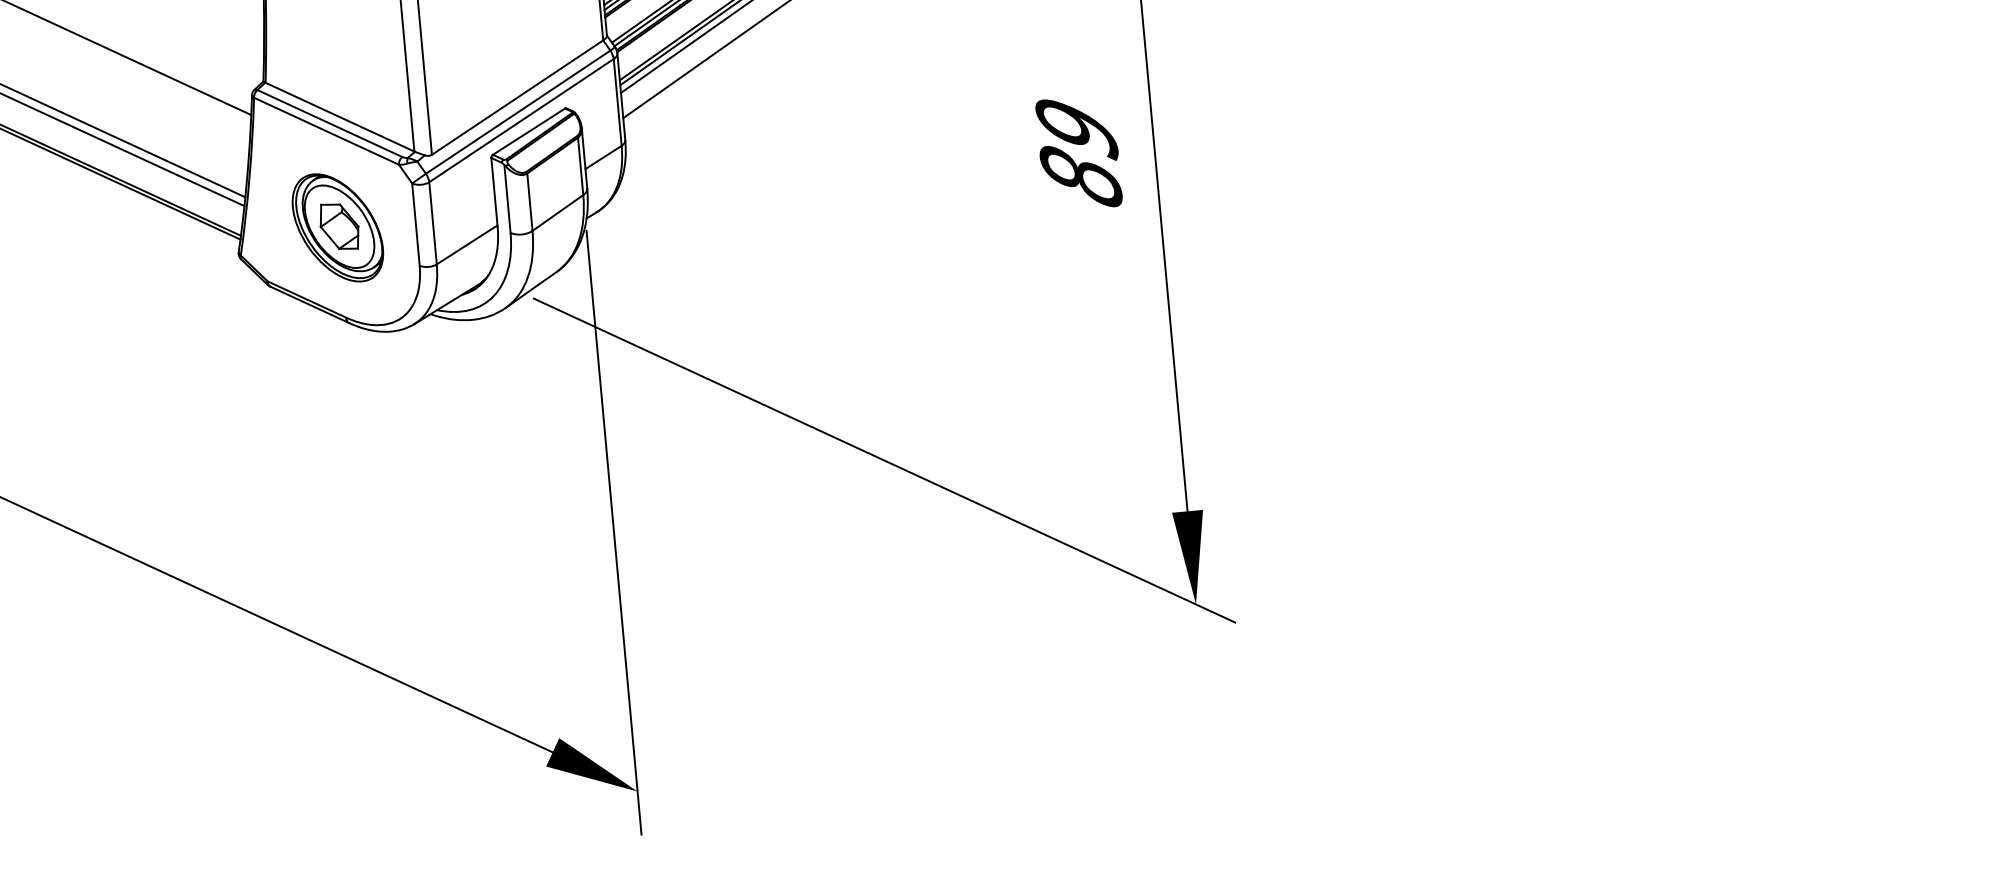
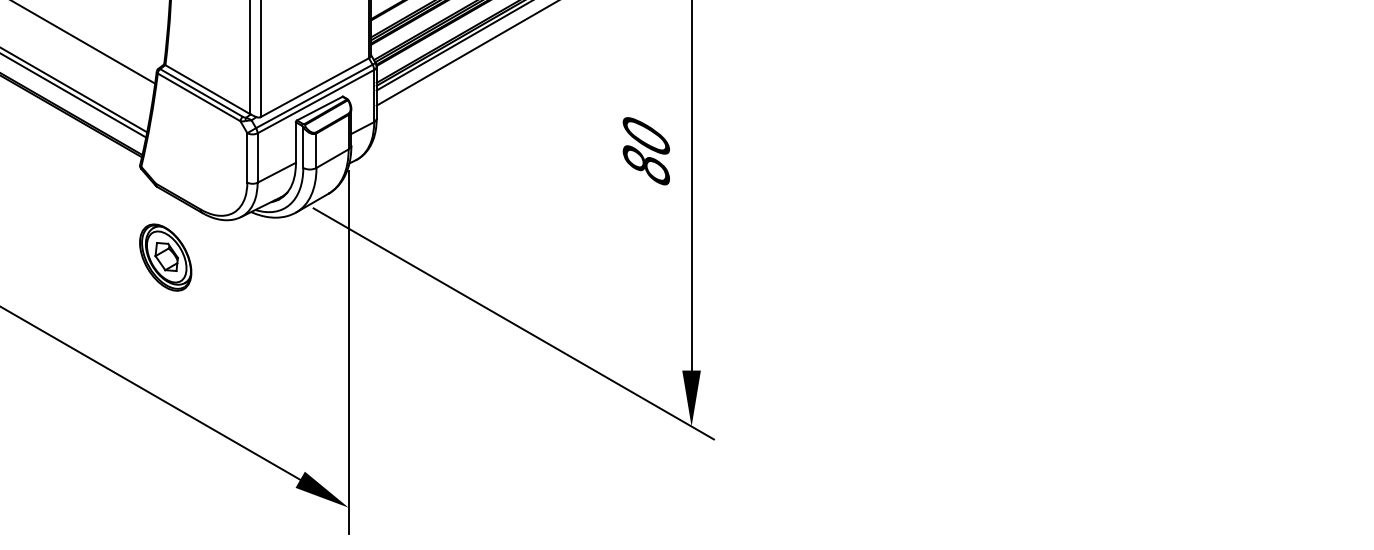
text: (1075, 130) -> (645, 137), 89 -> 80
part: (337, 227) -> (165, 257), moved

